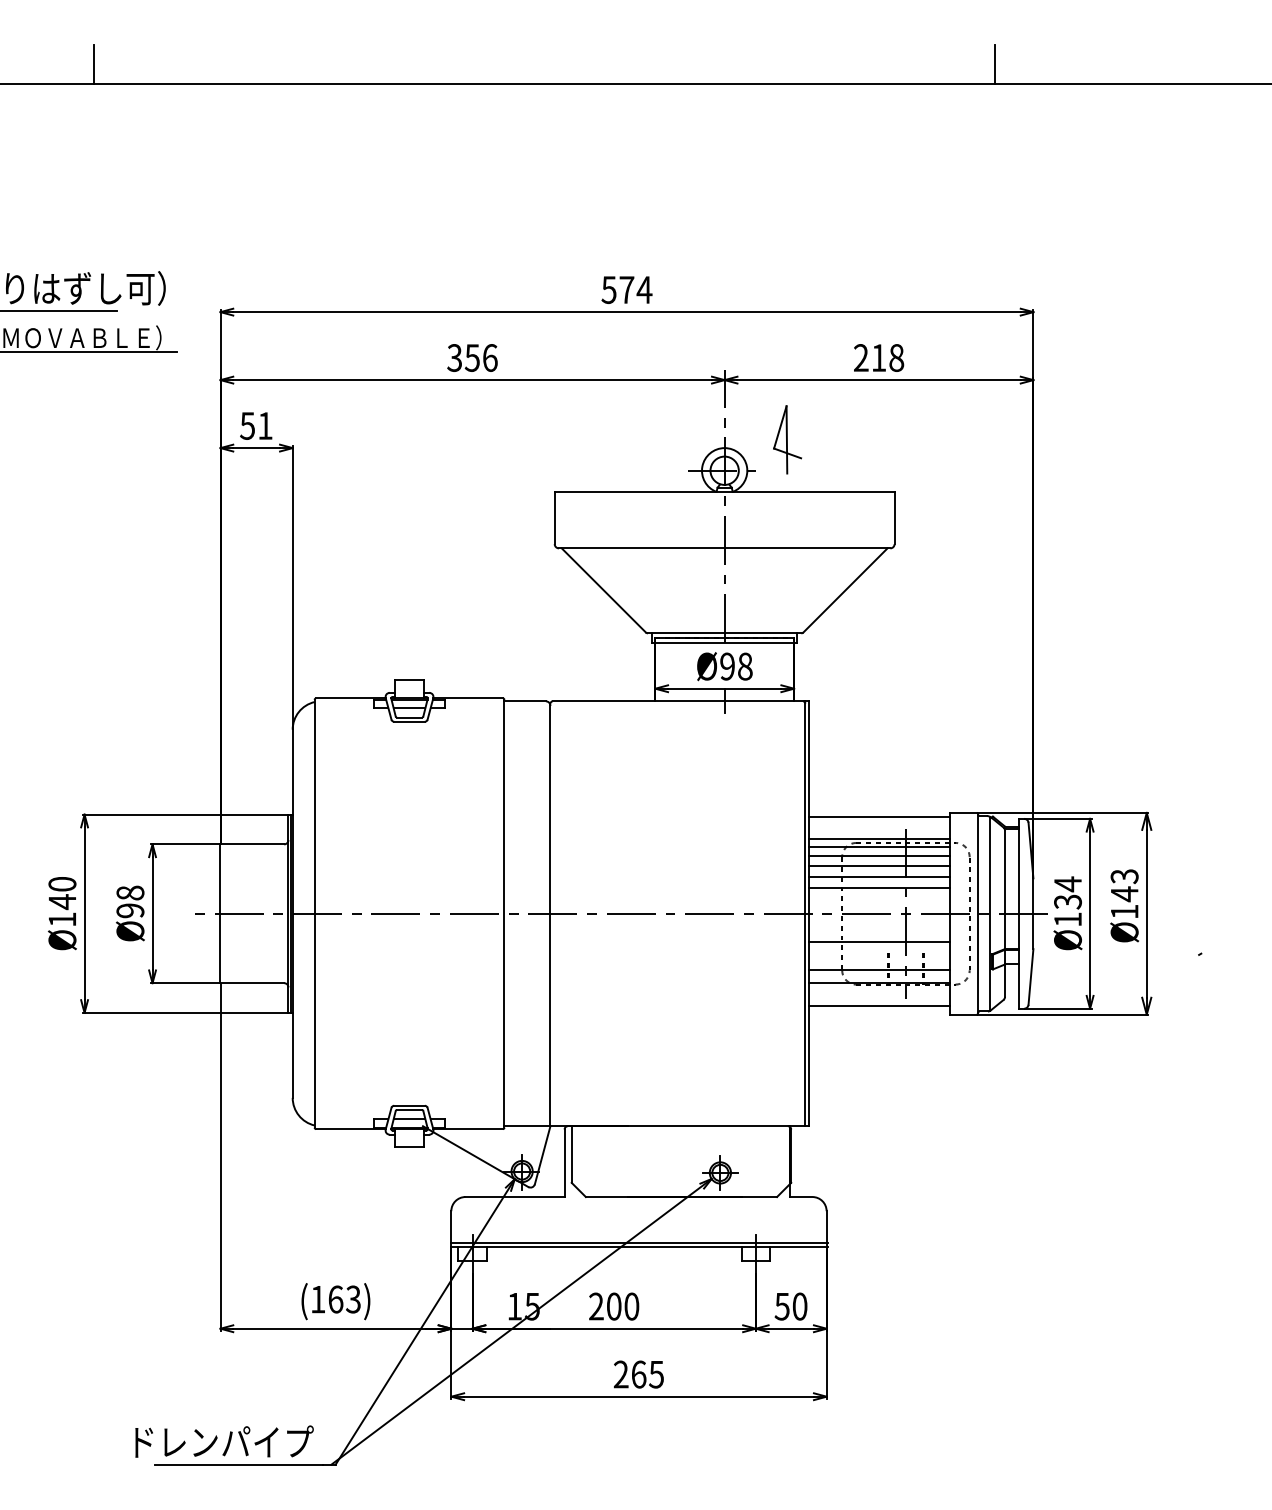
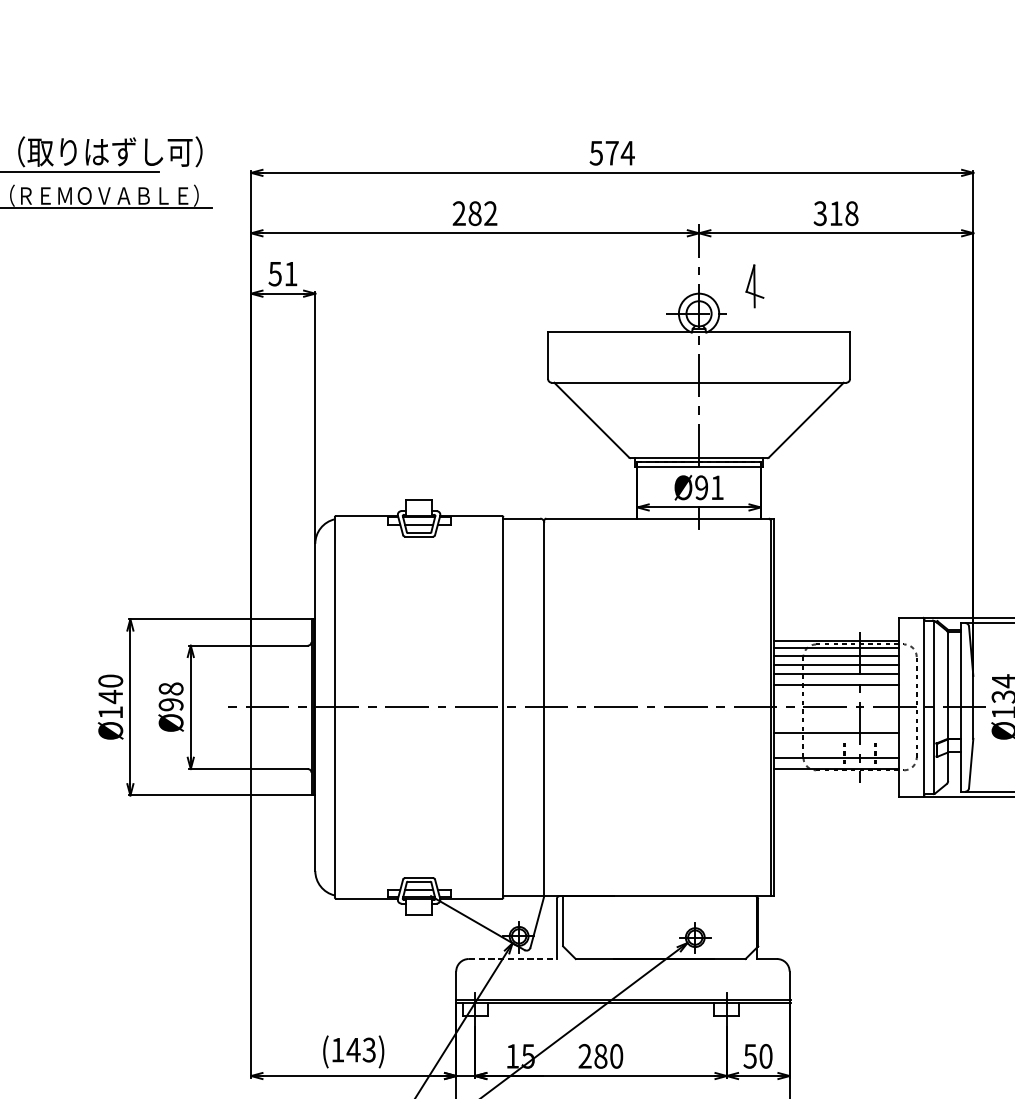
text: (472, 357) -> (475, 213), 356 -> 282
text: (860, 357) -> (819, 213), 218 -> 318
part: (787, 439) -> (754, 286), size x0.7
text: (745, 666) -> (717, 487), Ø98 -> Ø91
line: (878, 817) -> (835, 621), removed
line: (878, 1005) -> (835, 788), removed
line: (515, 1197) -> (513, 959), solid -> dashed
text: (335, 1299) -> (353, 1050), (163) -> (143)
text: (613, 1306) -> (600, 1056), 200 -> 280

